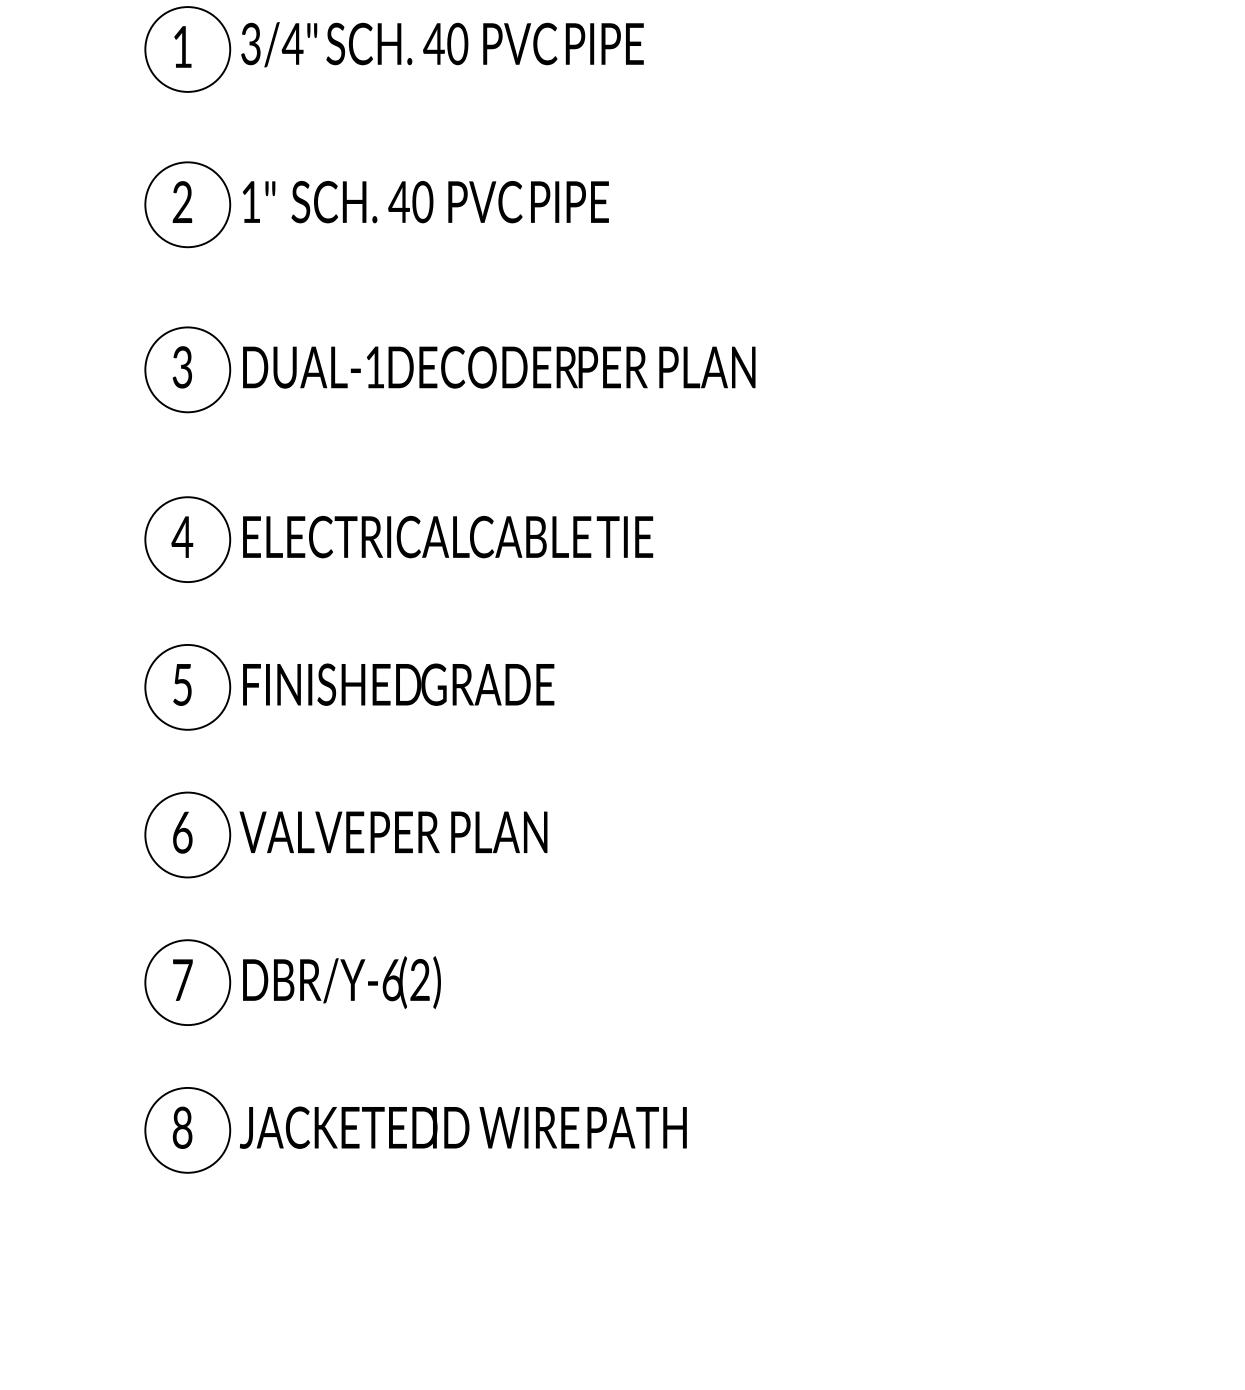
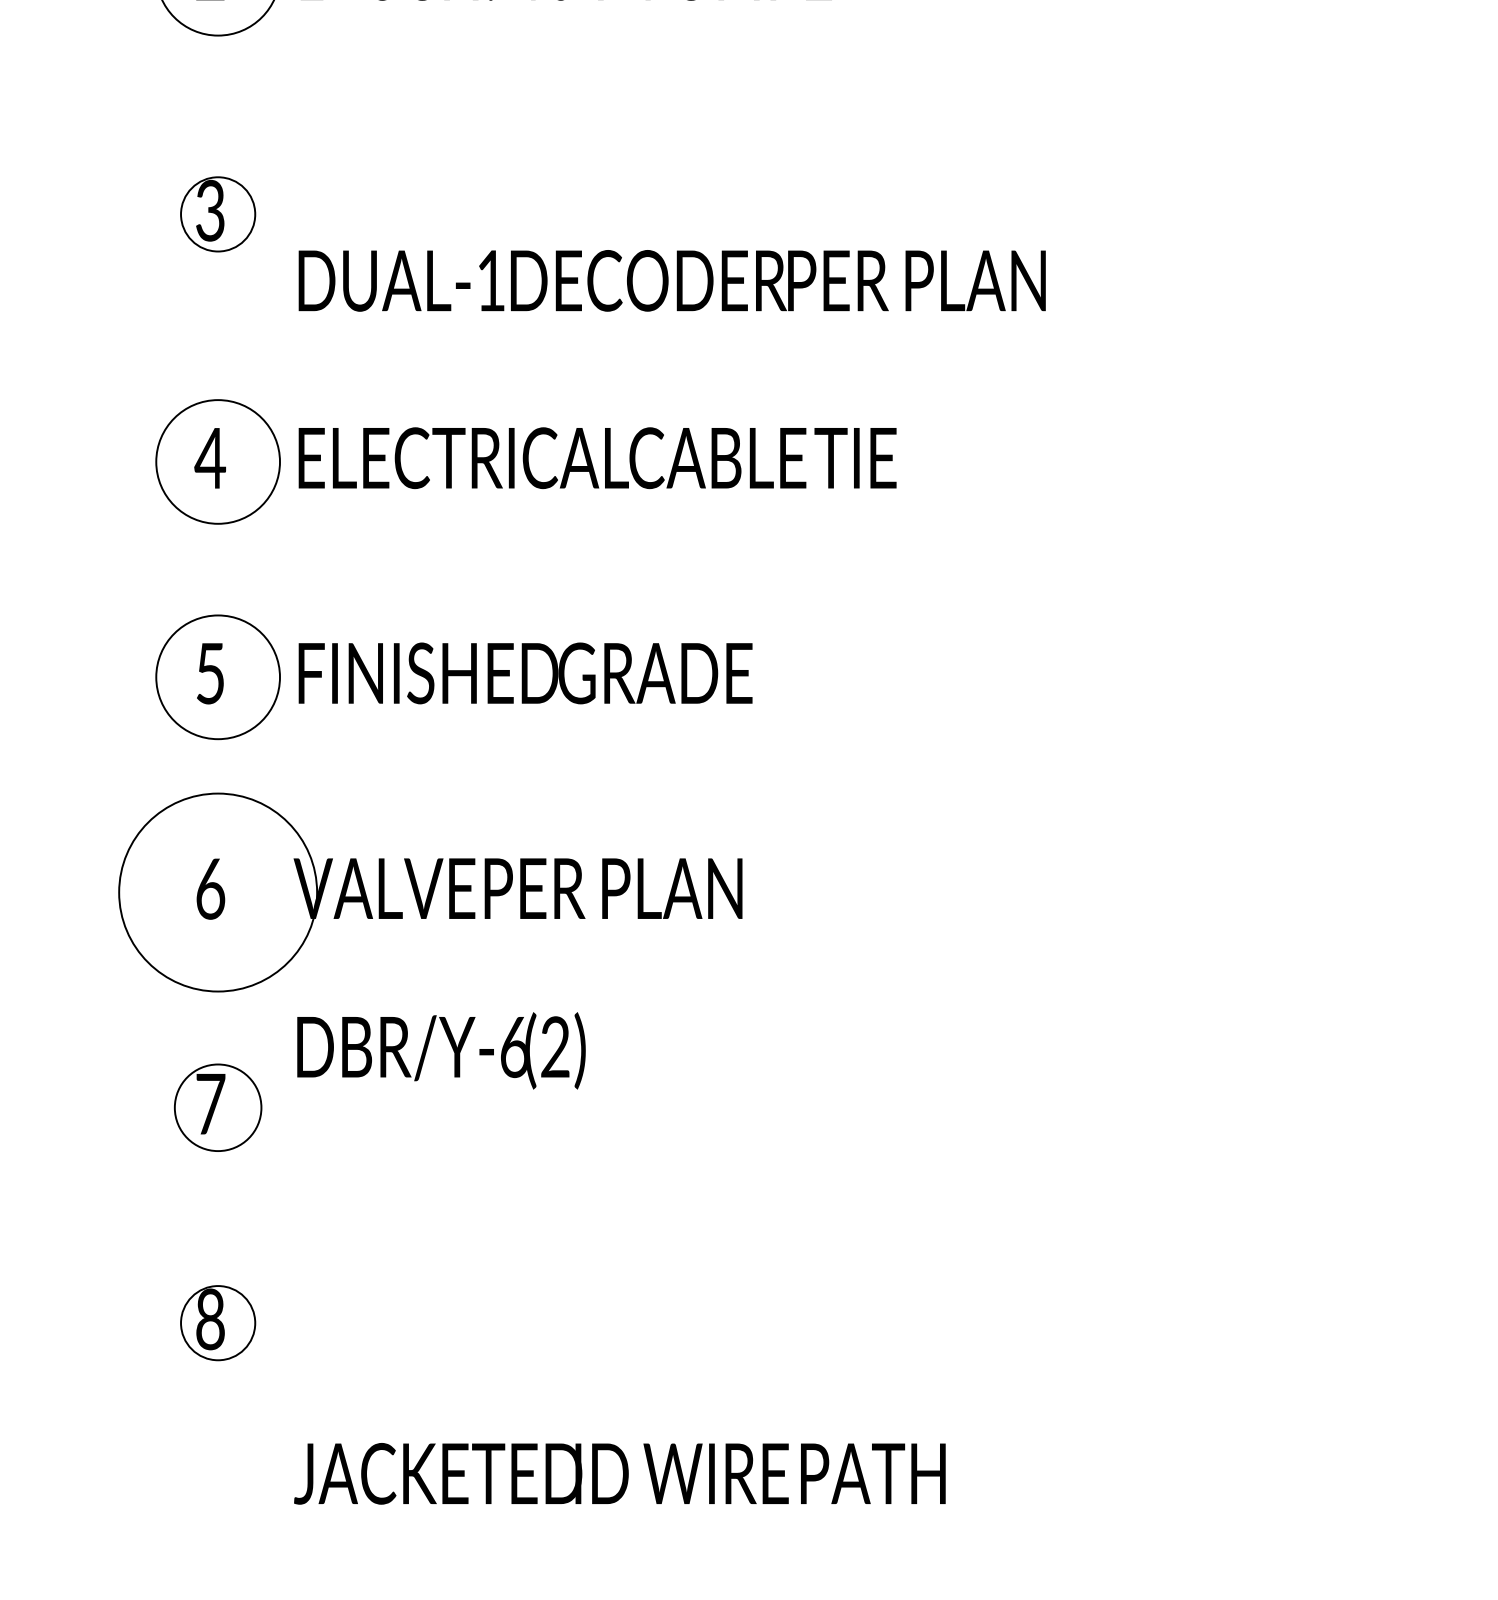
text: (499, 367) -> (672, 280), moved
circle: (187, 369) -> (217, 213), size x0.6
circle: (187, 834) -> (217, 891), size x1.6
circle: (187, 982) -> (217, 1107), size x0.7
text: (341, 982) -> (440, 1050), moved
text: (462, 1127) -> (618, 1473), moved
circle: (187, 1129) -> (217, 1321), size x0.6

